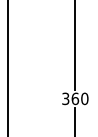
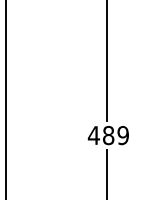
text: (74, 98) -> (107, 134), 360 -> 489

